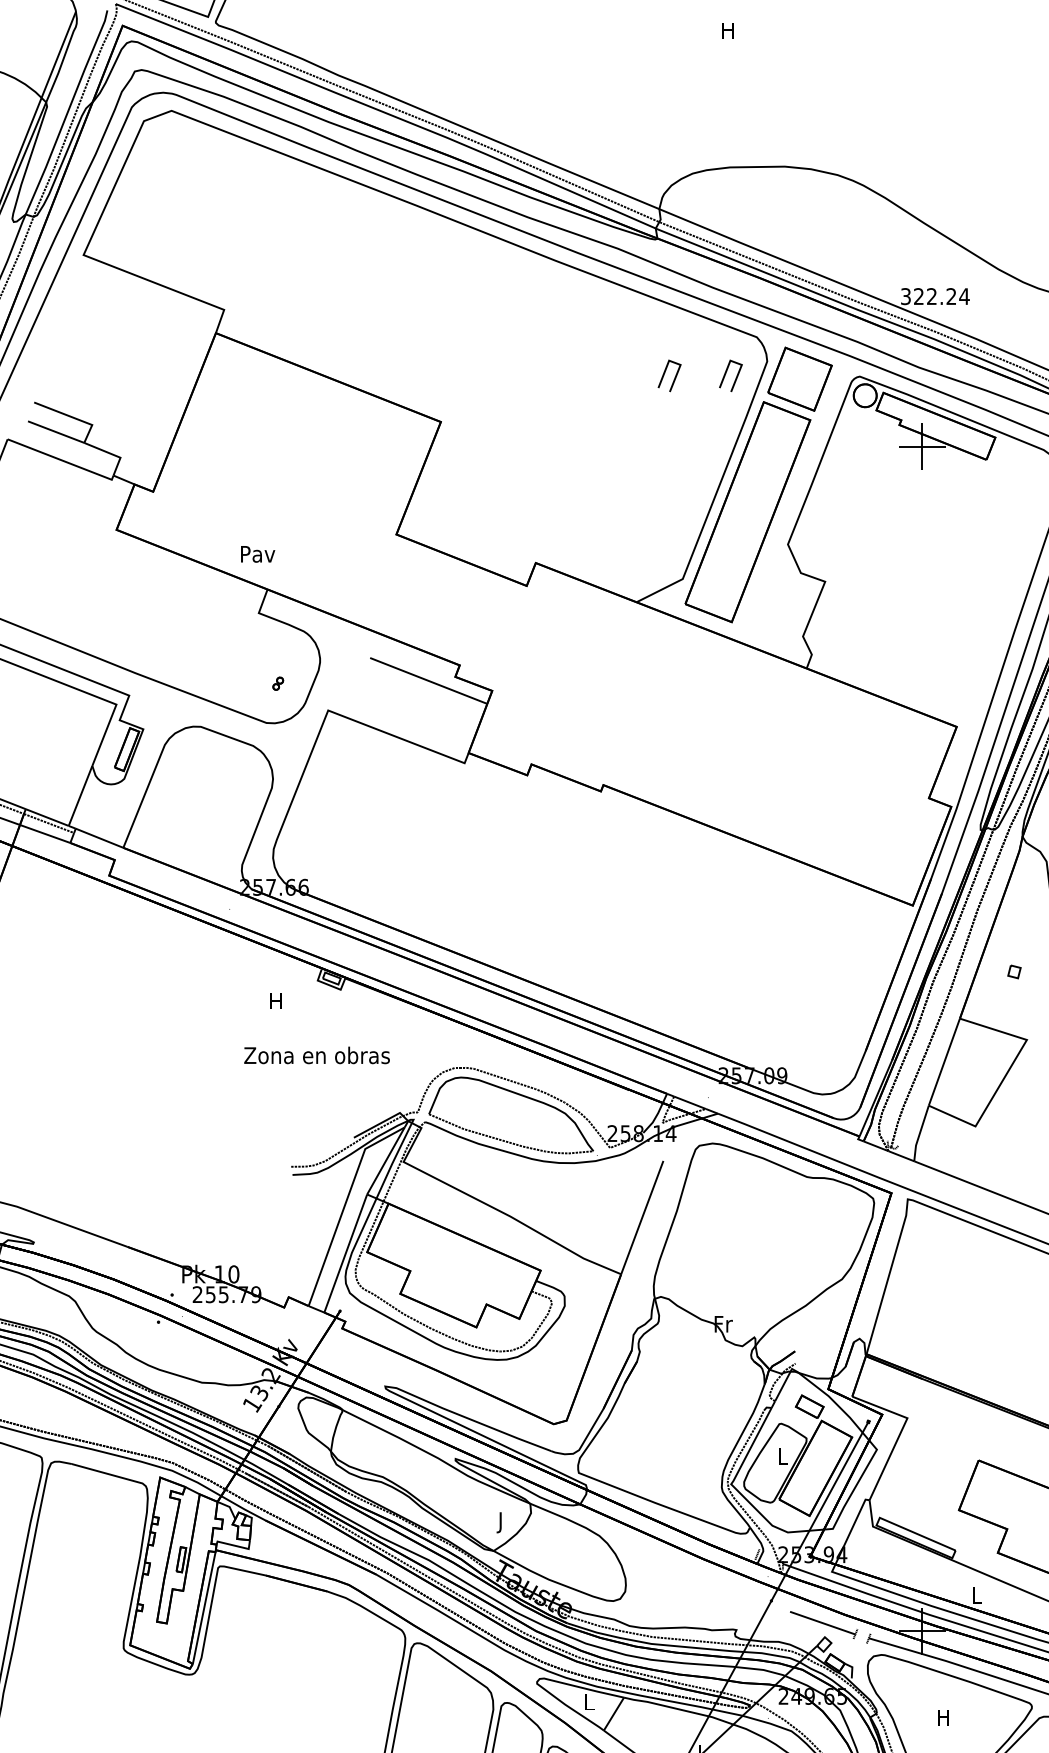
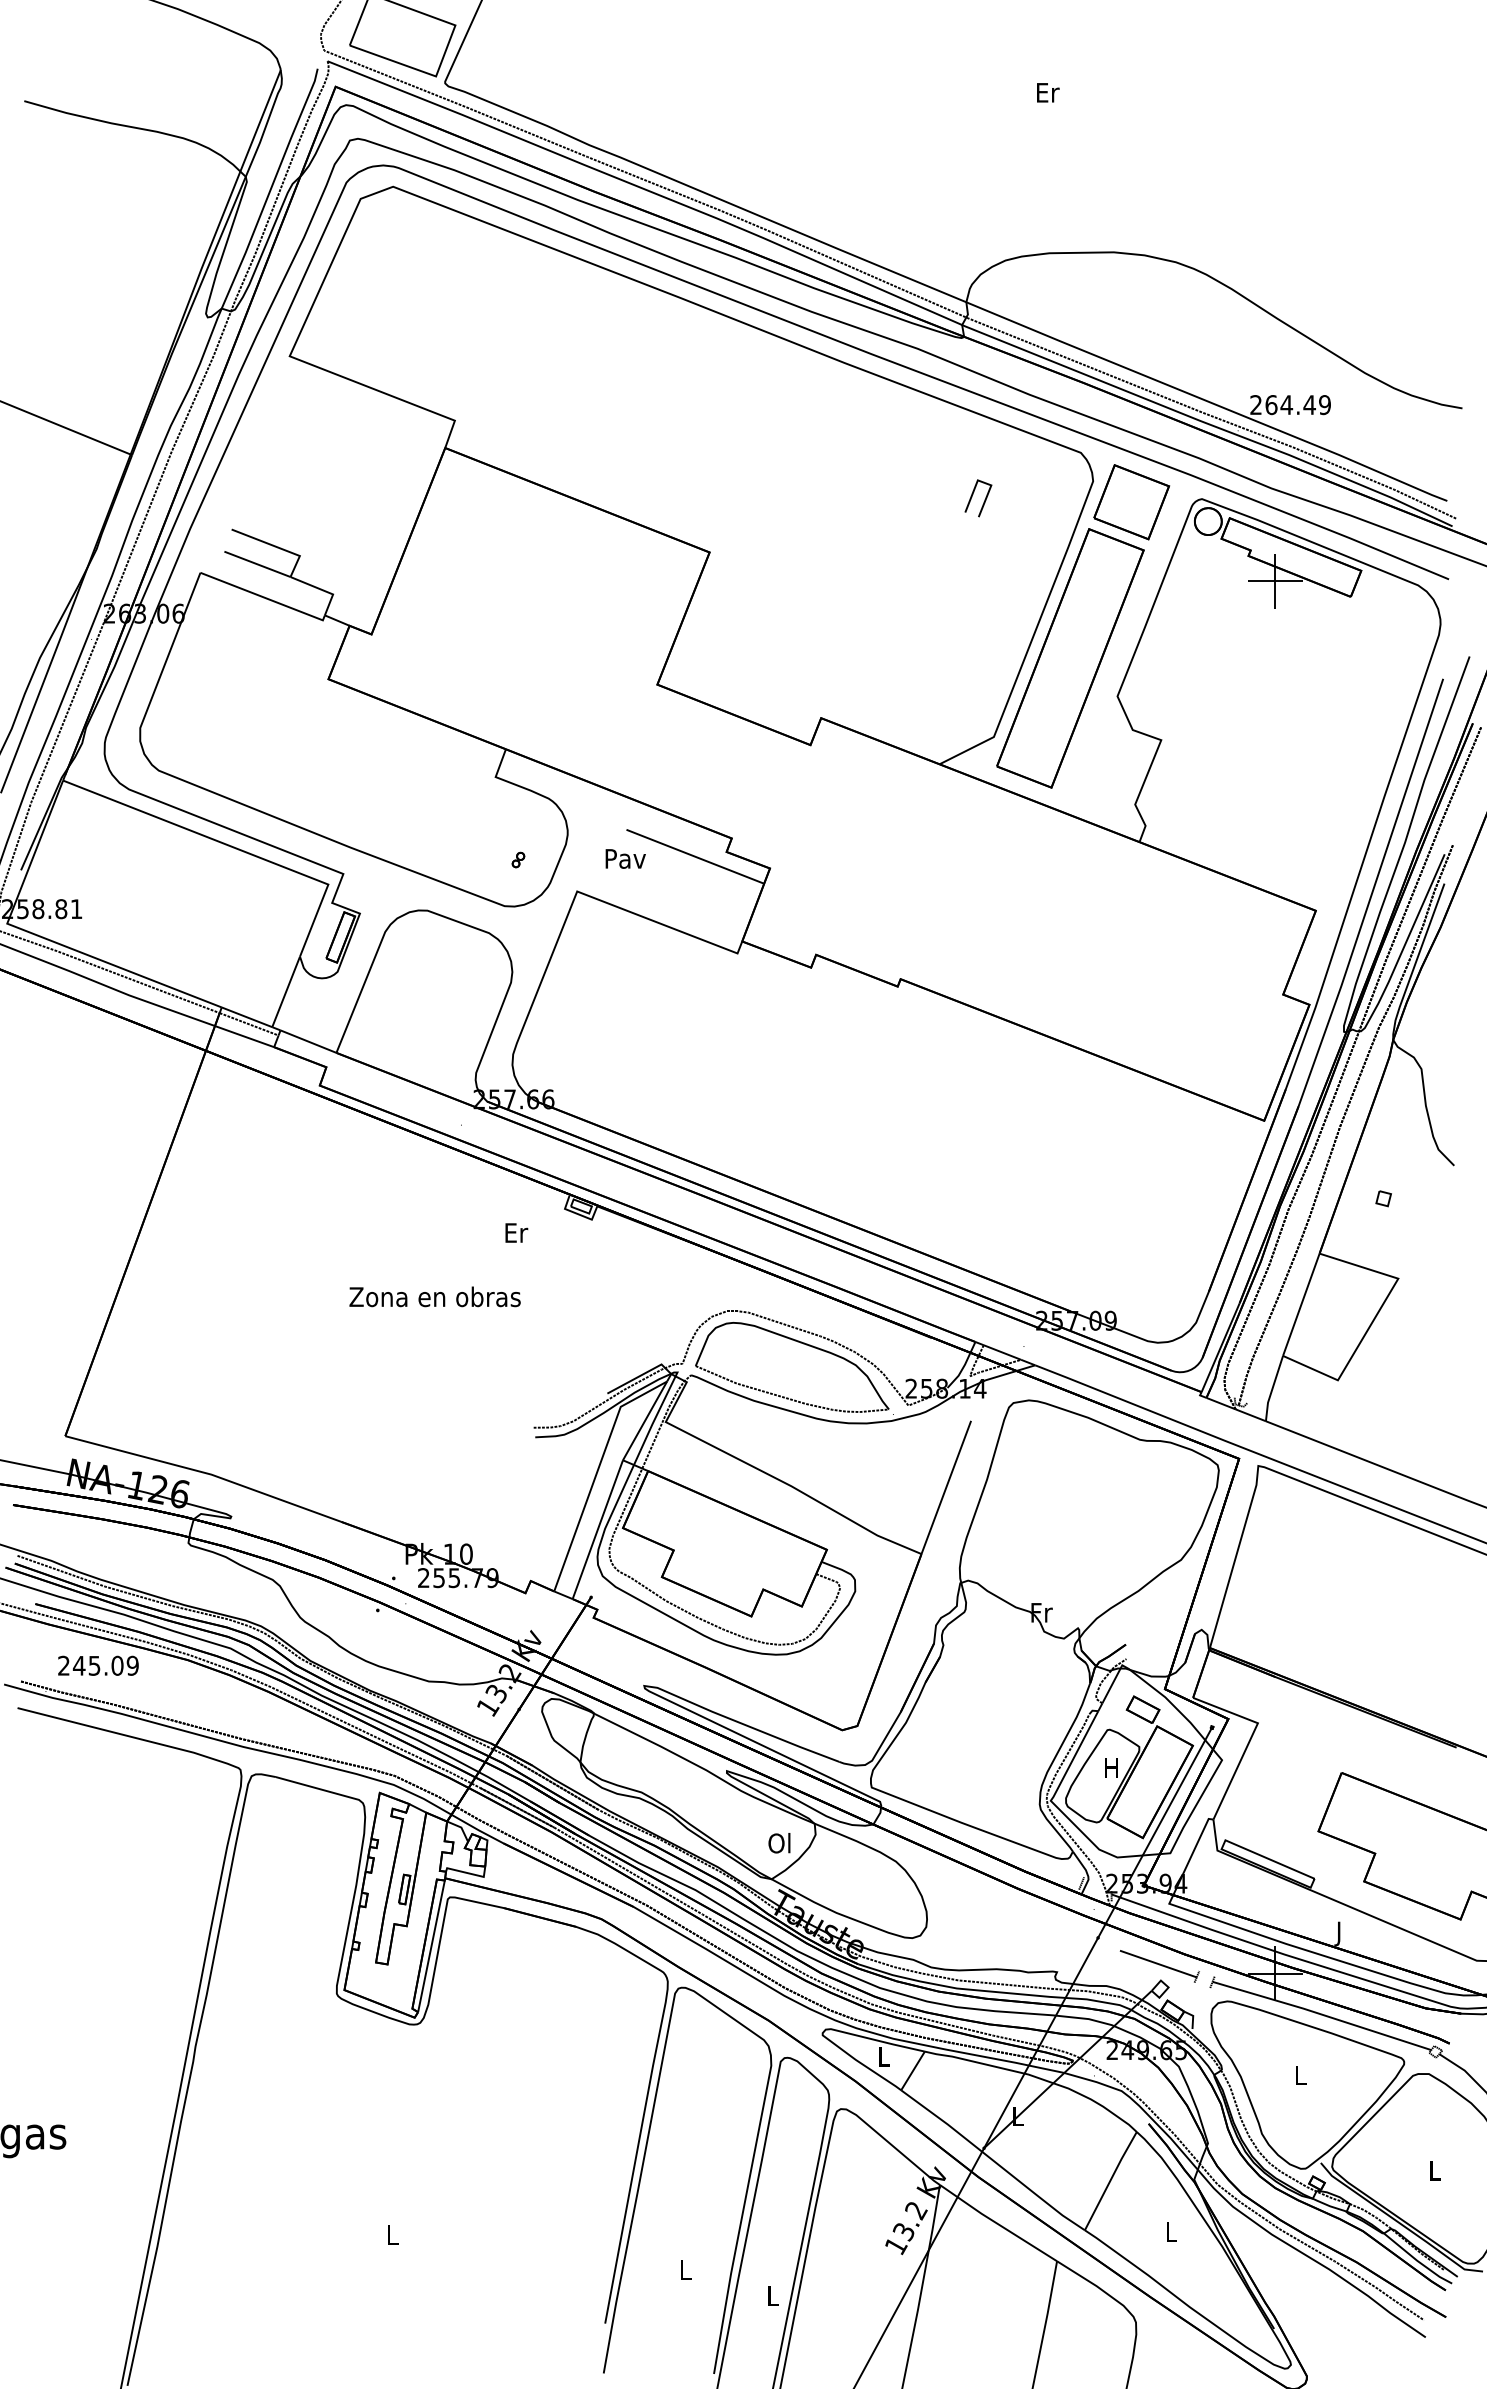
text: (729, 30) -> (1048, 92), H -> Er
text: (935, 296) -> (1290, 405), 322.24 -> 264.49
line: (725, 375) -> (1044, 497), removed
text: (257, 553) -> (625, 858), moved
text: (276, 1000) -> (516, 1232), H -> Er
text: (316, 1055) -> (434, 1296), moved
text: (782, 1455) -> (1111, 1767), L -> H
text: (500, 1522) -> (779, 1845), J -> Ol
text: (976, 1597) -> (1339, 1933), L -> J
text: (942, 1717) -> (1299, 2075), H -> L

